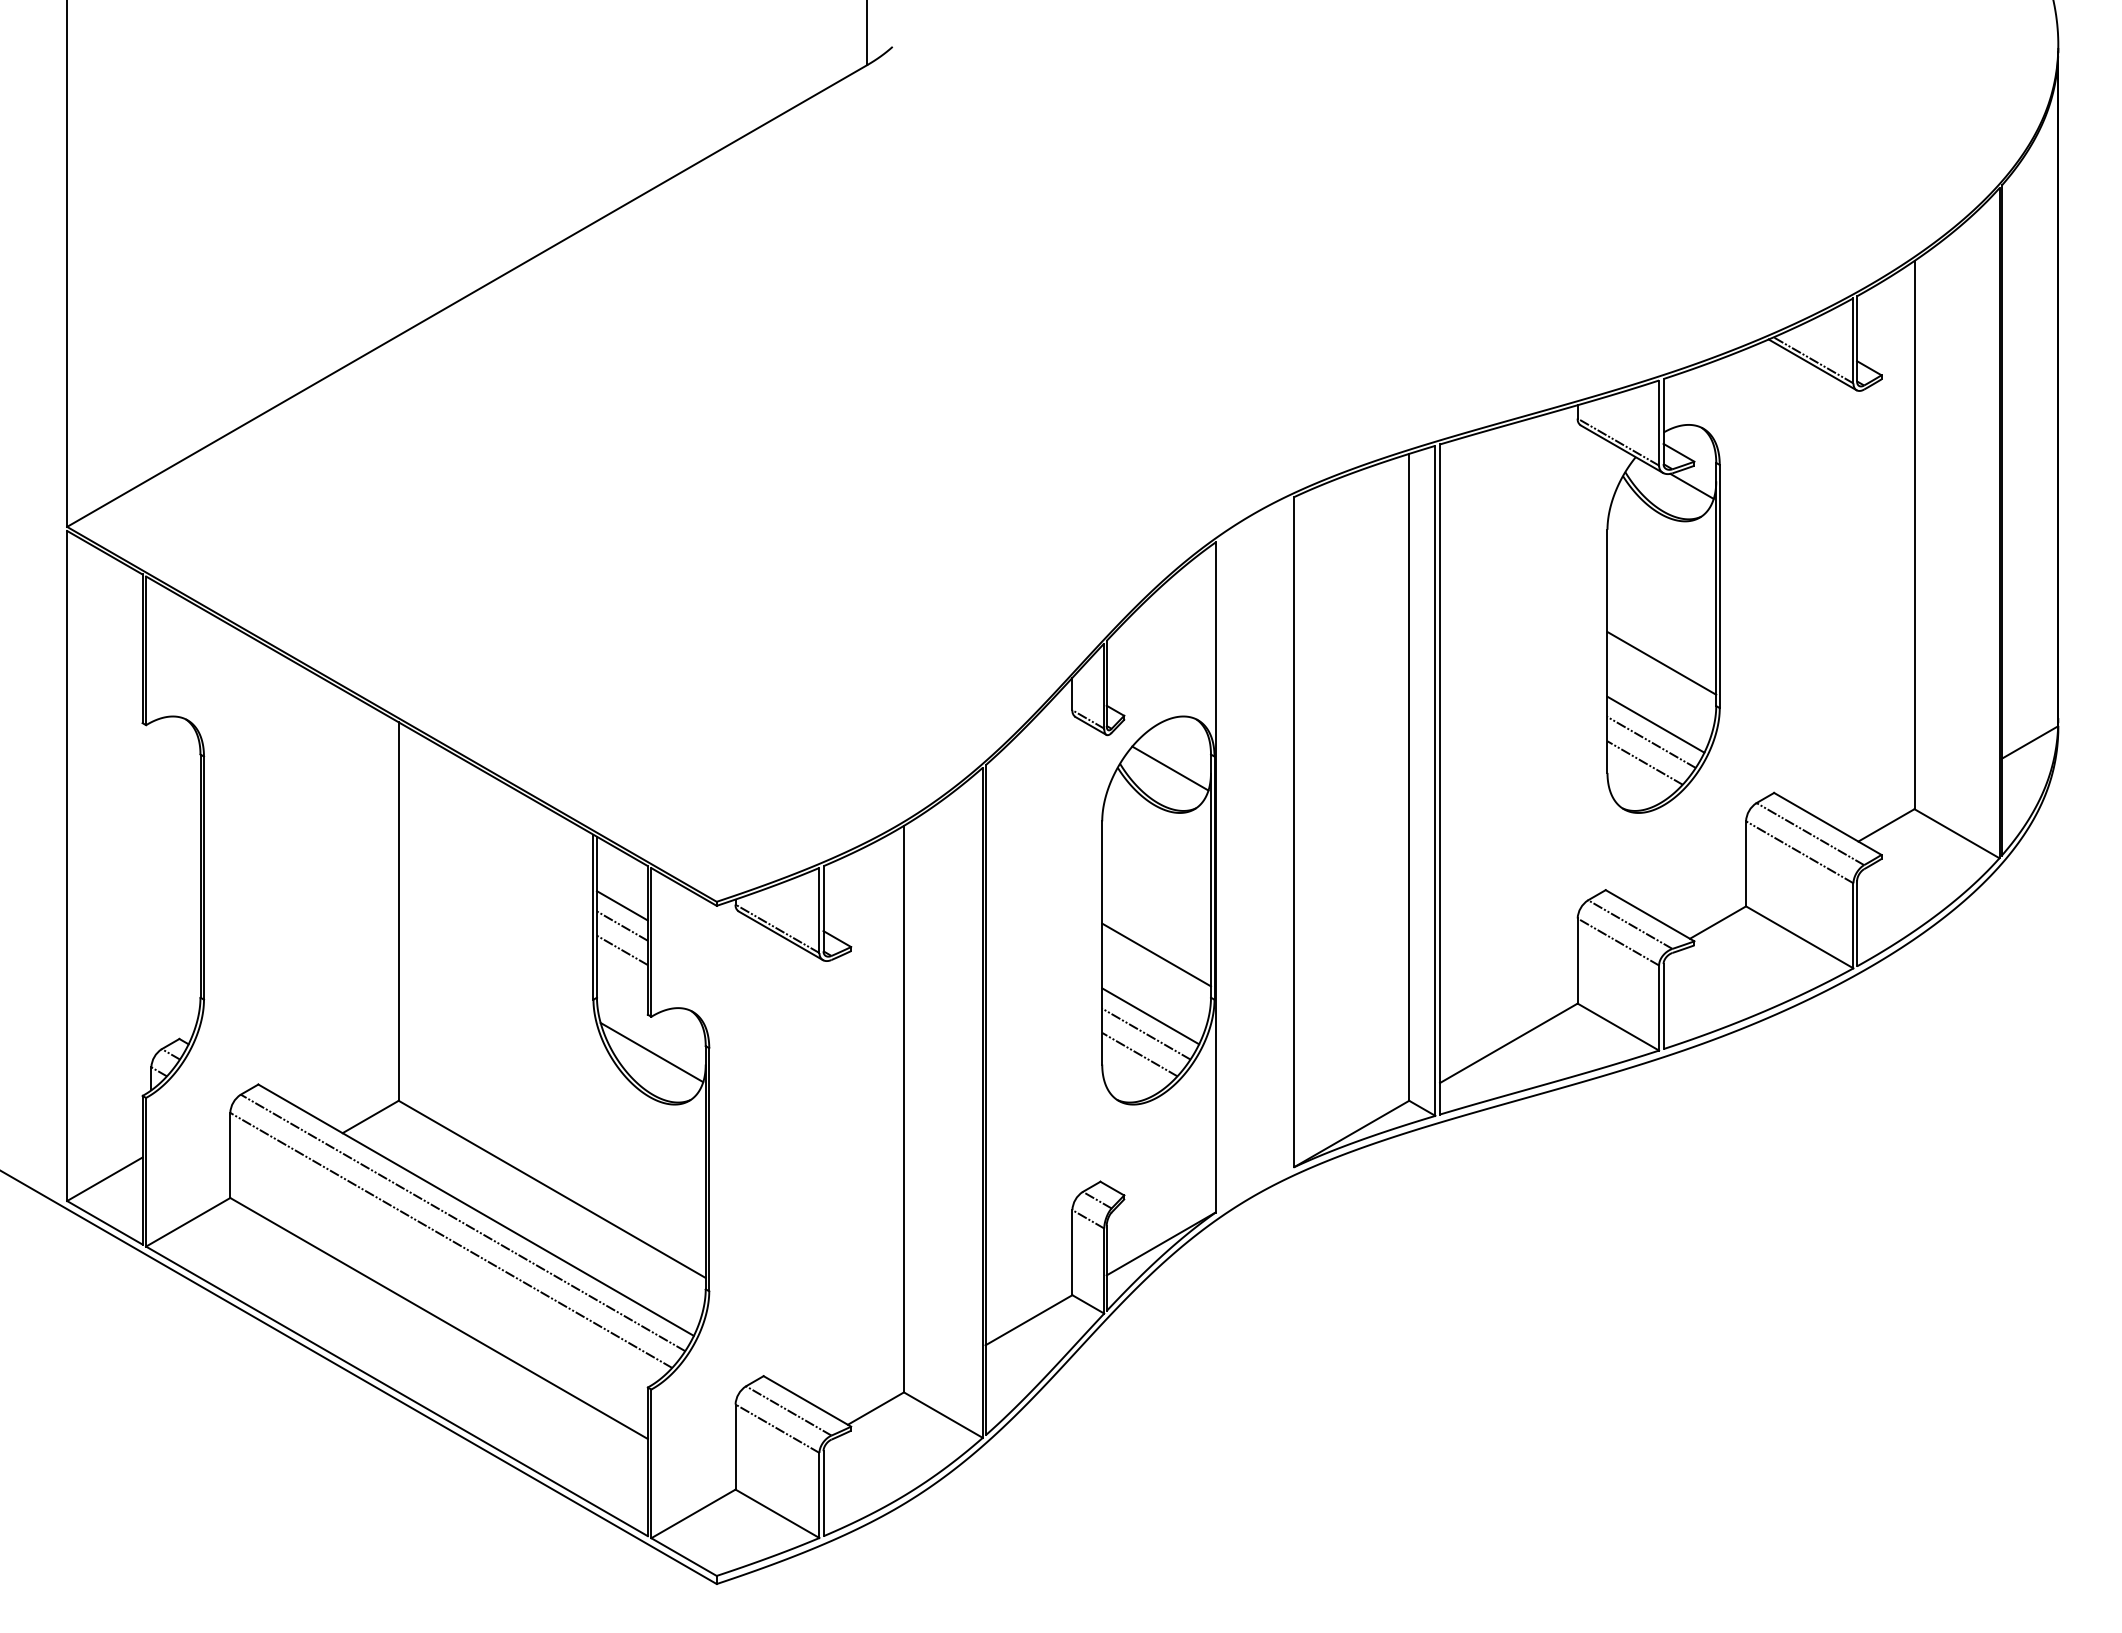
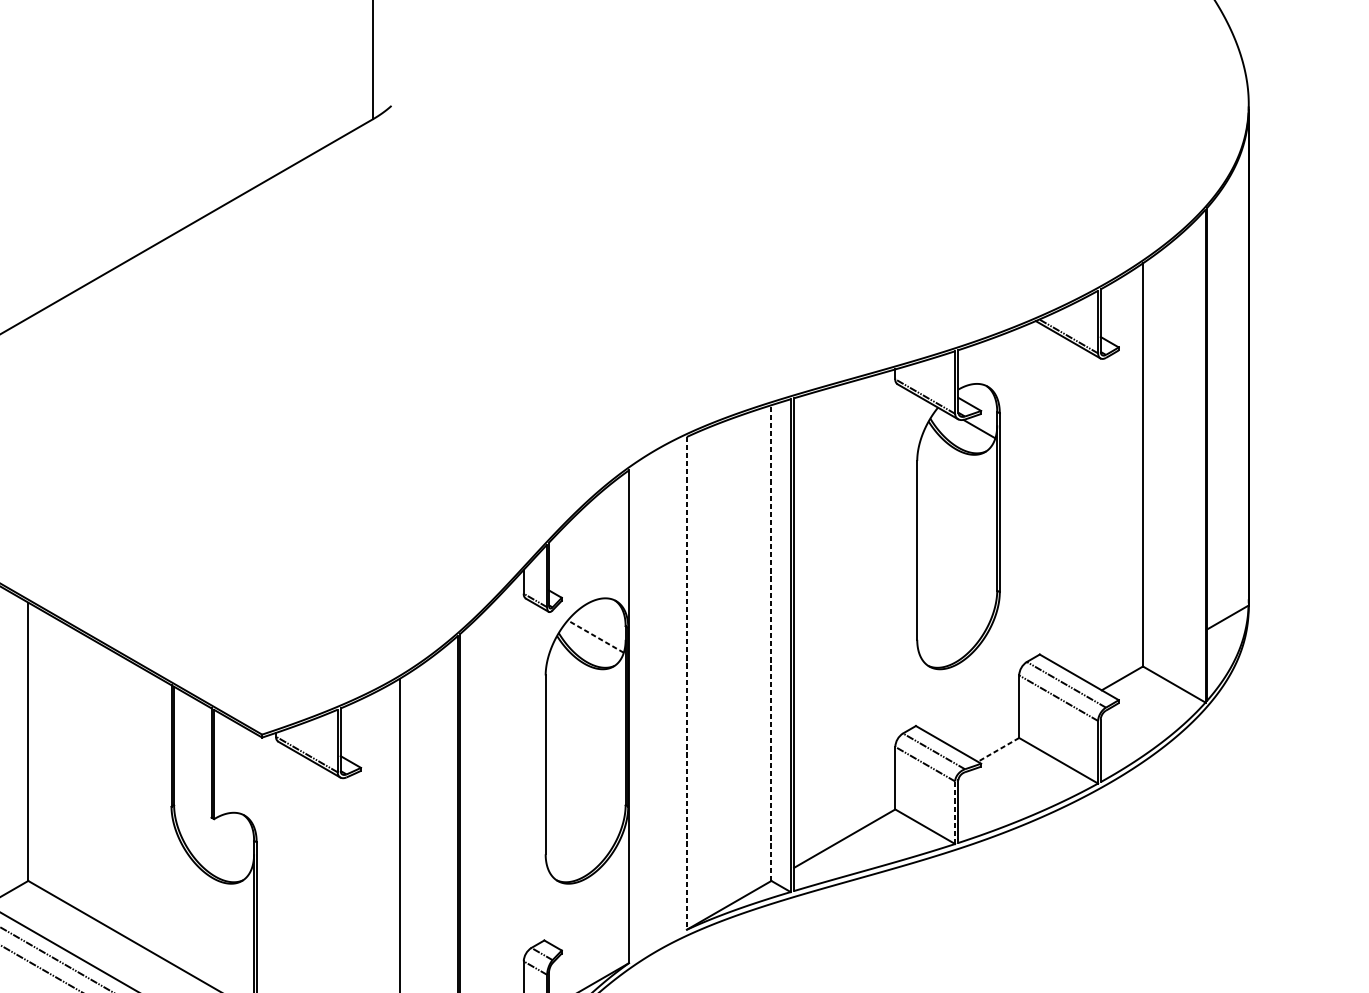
line: (1661, 663) -> (956, 559), removed
line: (1655, 724) -> (952, 604), removed
line: (1651, 742) -> (949, 617), removed
line: (1644, 762) -> (944, 632), removed
line: (1170, 768) -> (595, 636), solid -> dashed
line: (1409, 776) -> (771, 642), solid -> dashed
line: (1294, 832) -> (687, 683), solid -> dashed
line: (621, 905) -> (192, 737), removed
line: (1717, 922) -> (998, 749), solid -> dashed
line: (621, 925) -> (192, 752), removed
line: (621, 950) -> (192, 770), removed
line: (1156, 954) -> (585, 773), removed
line: (1659, 1008) -> (955, 813), solid -> dashed
line: (1150, 1016) -> (581, 818), removed
line: (1146, 1033) -> (578, 831), removed
line: (651, 1052) -> (214, 845), removed
line: (1139, 1054) -> (573, 846), removed

